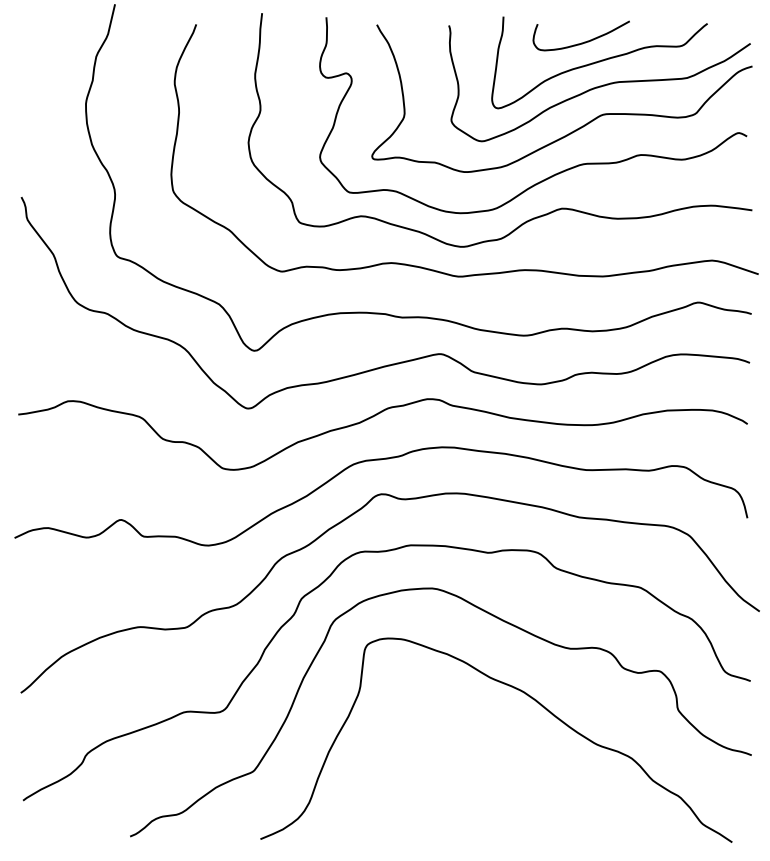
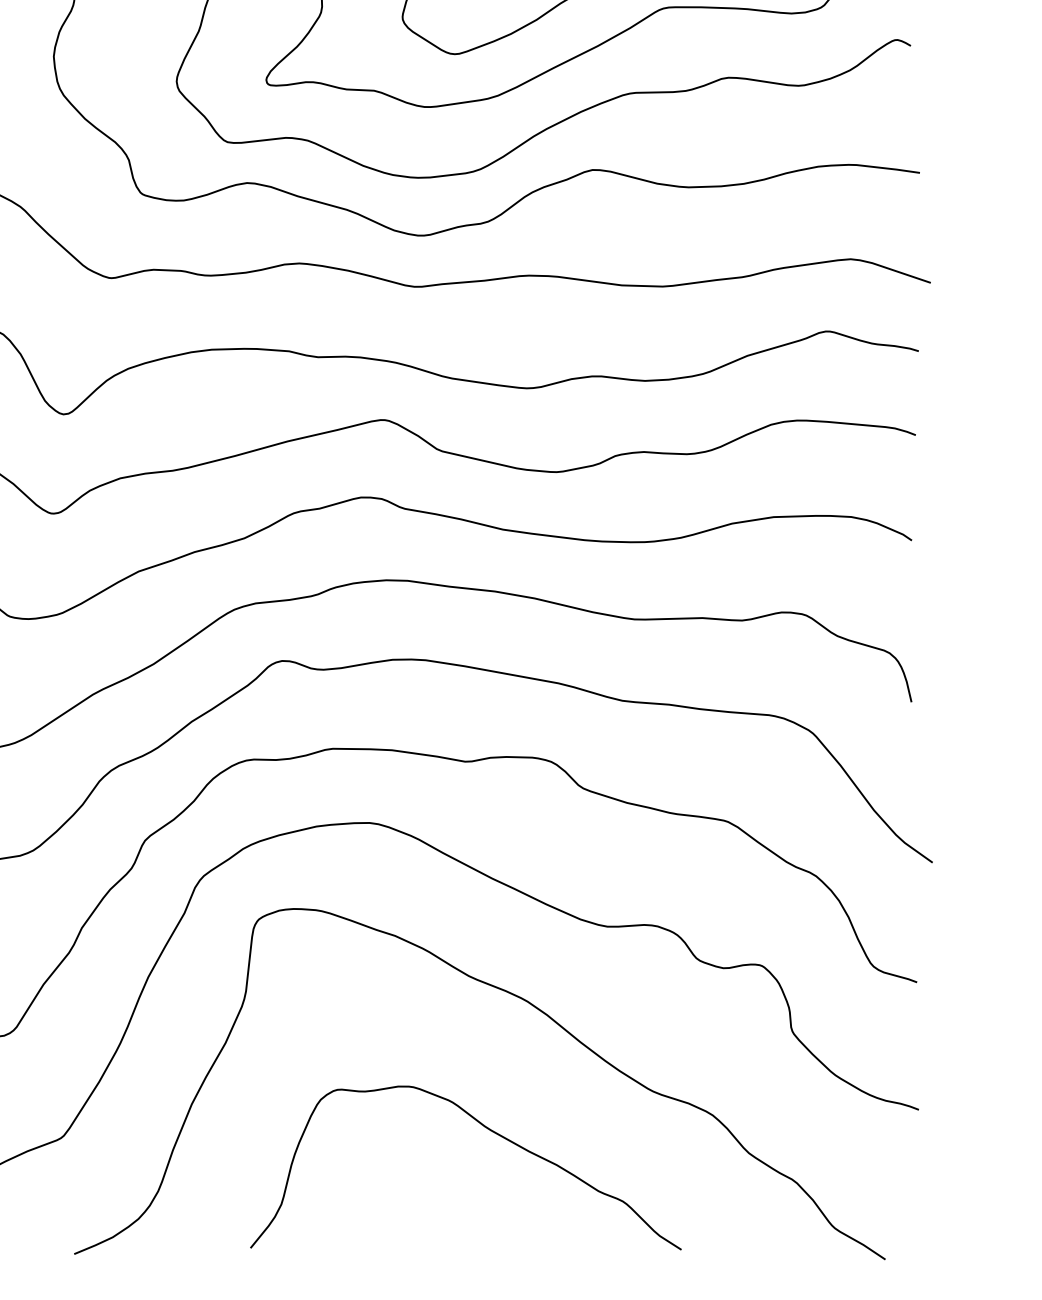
curve: (502, 768) -> (490, 1132), added

